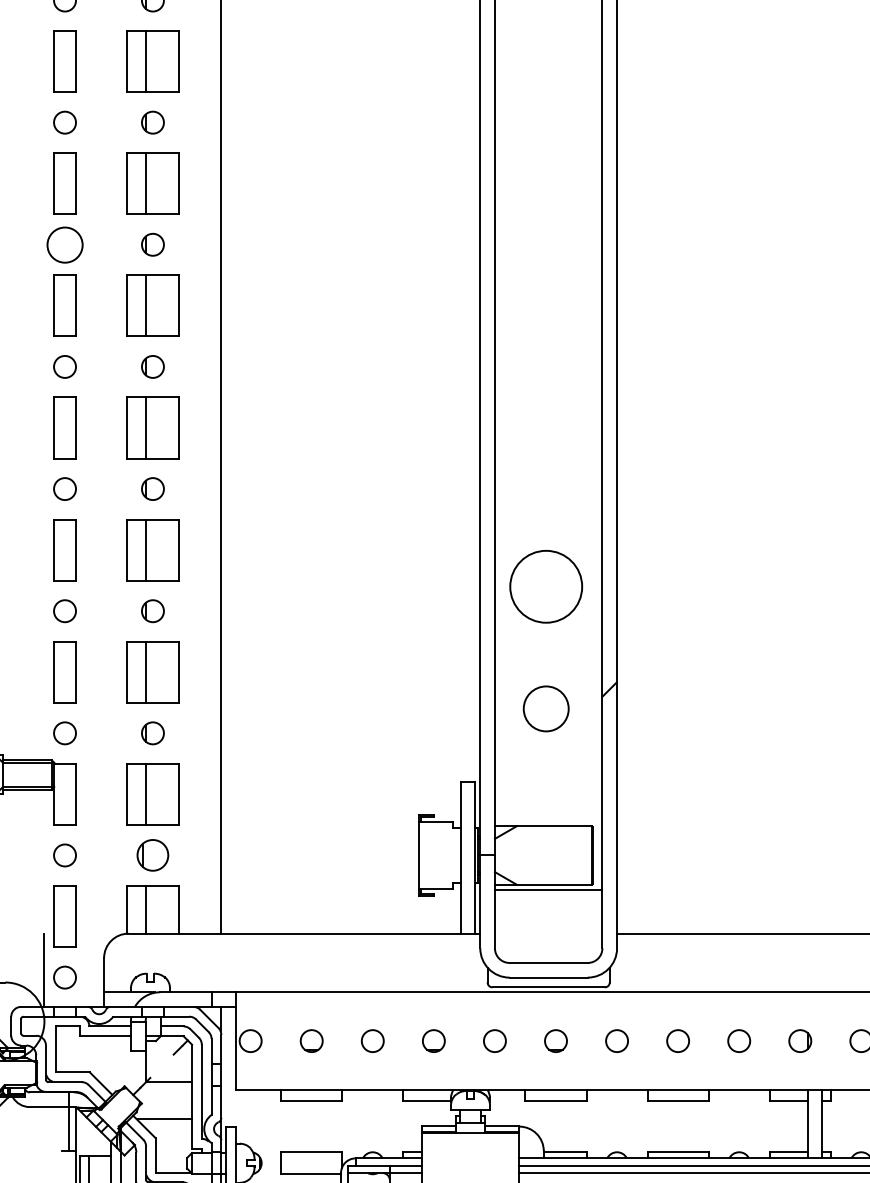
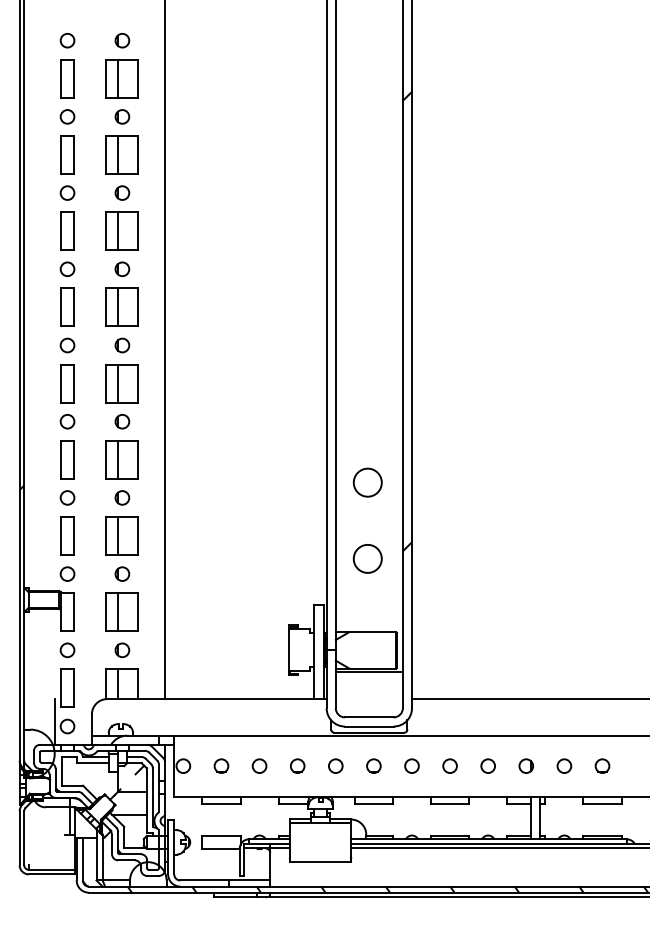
circle: (64, 243) -> (67, 268), size x0.62
circle: (545, 586) -> (367, 482), size x0.62
part: (153, 855) -> (122, 650), size x0.71

